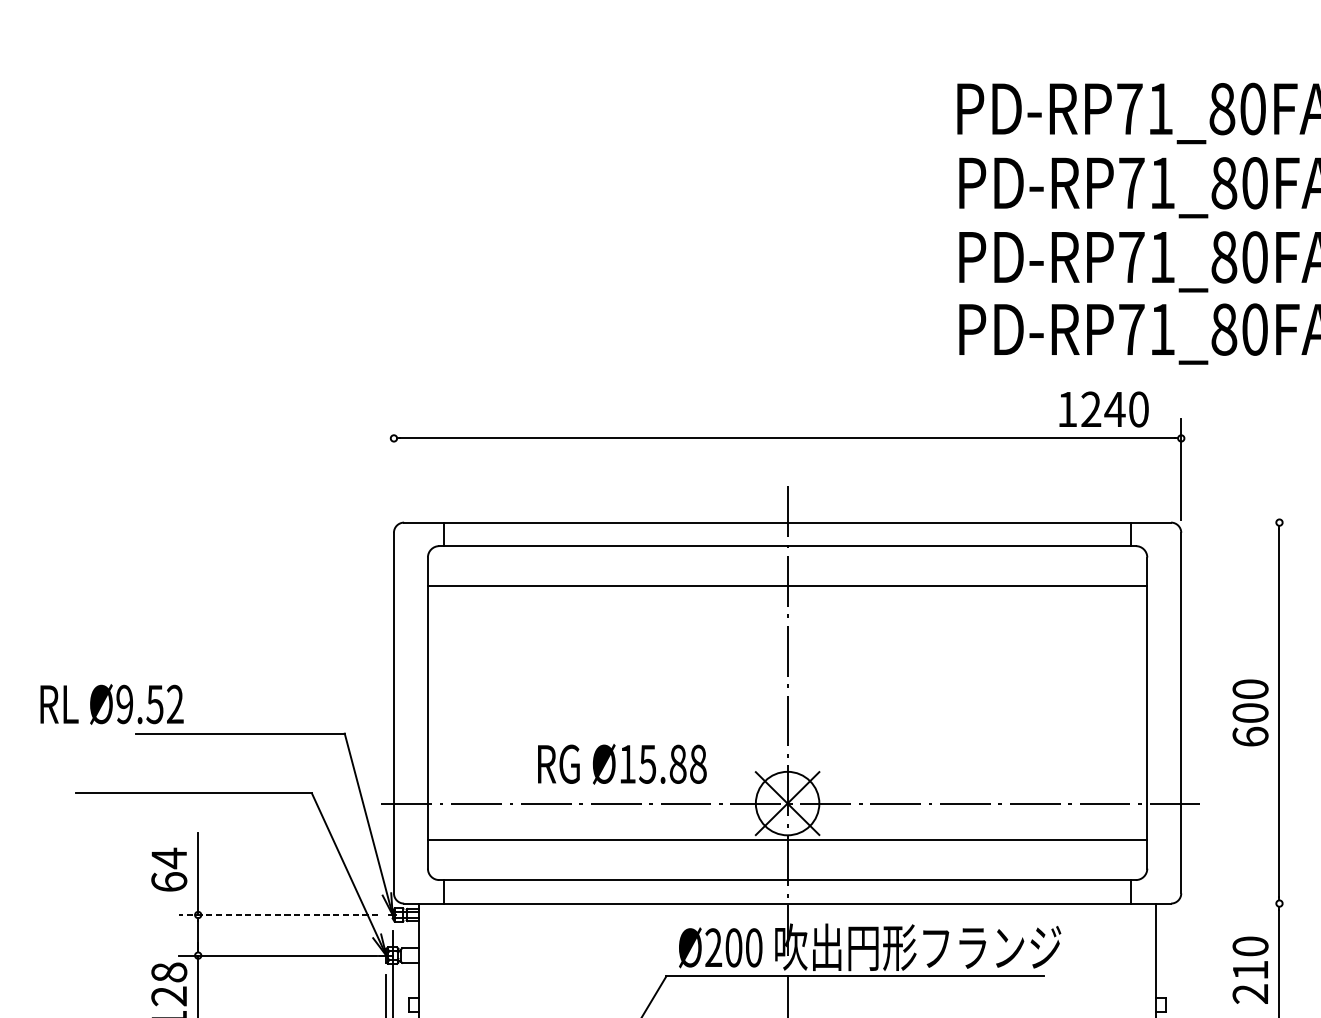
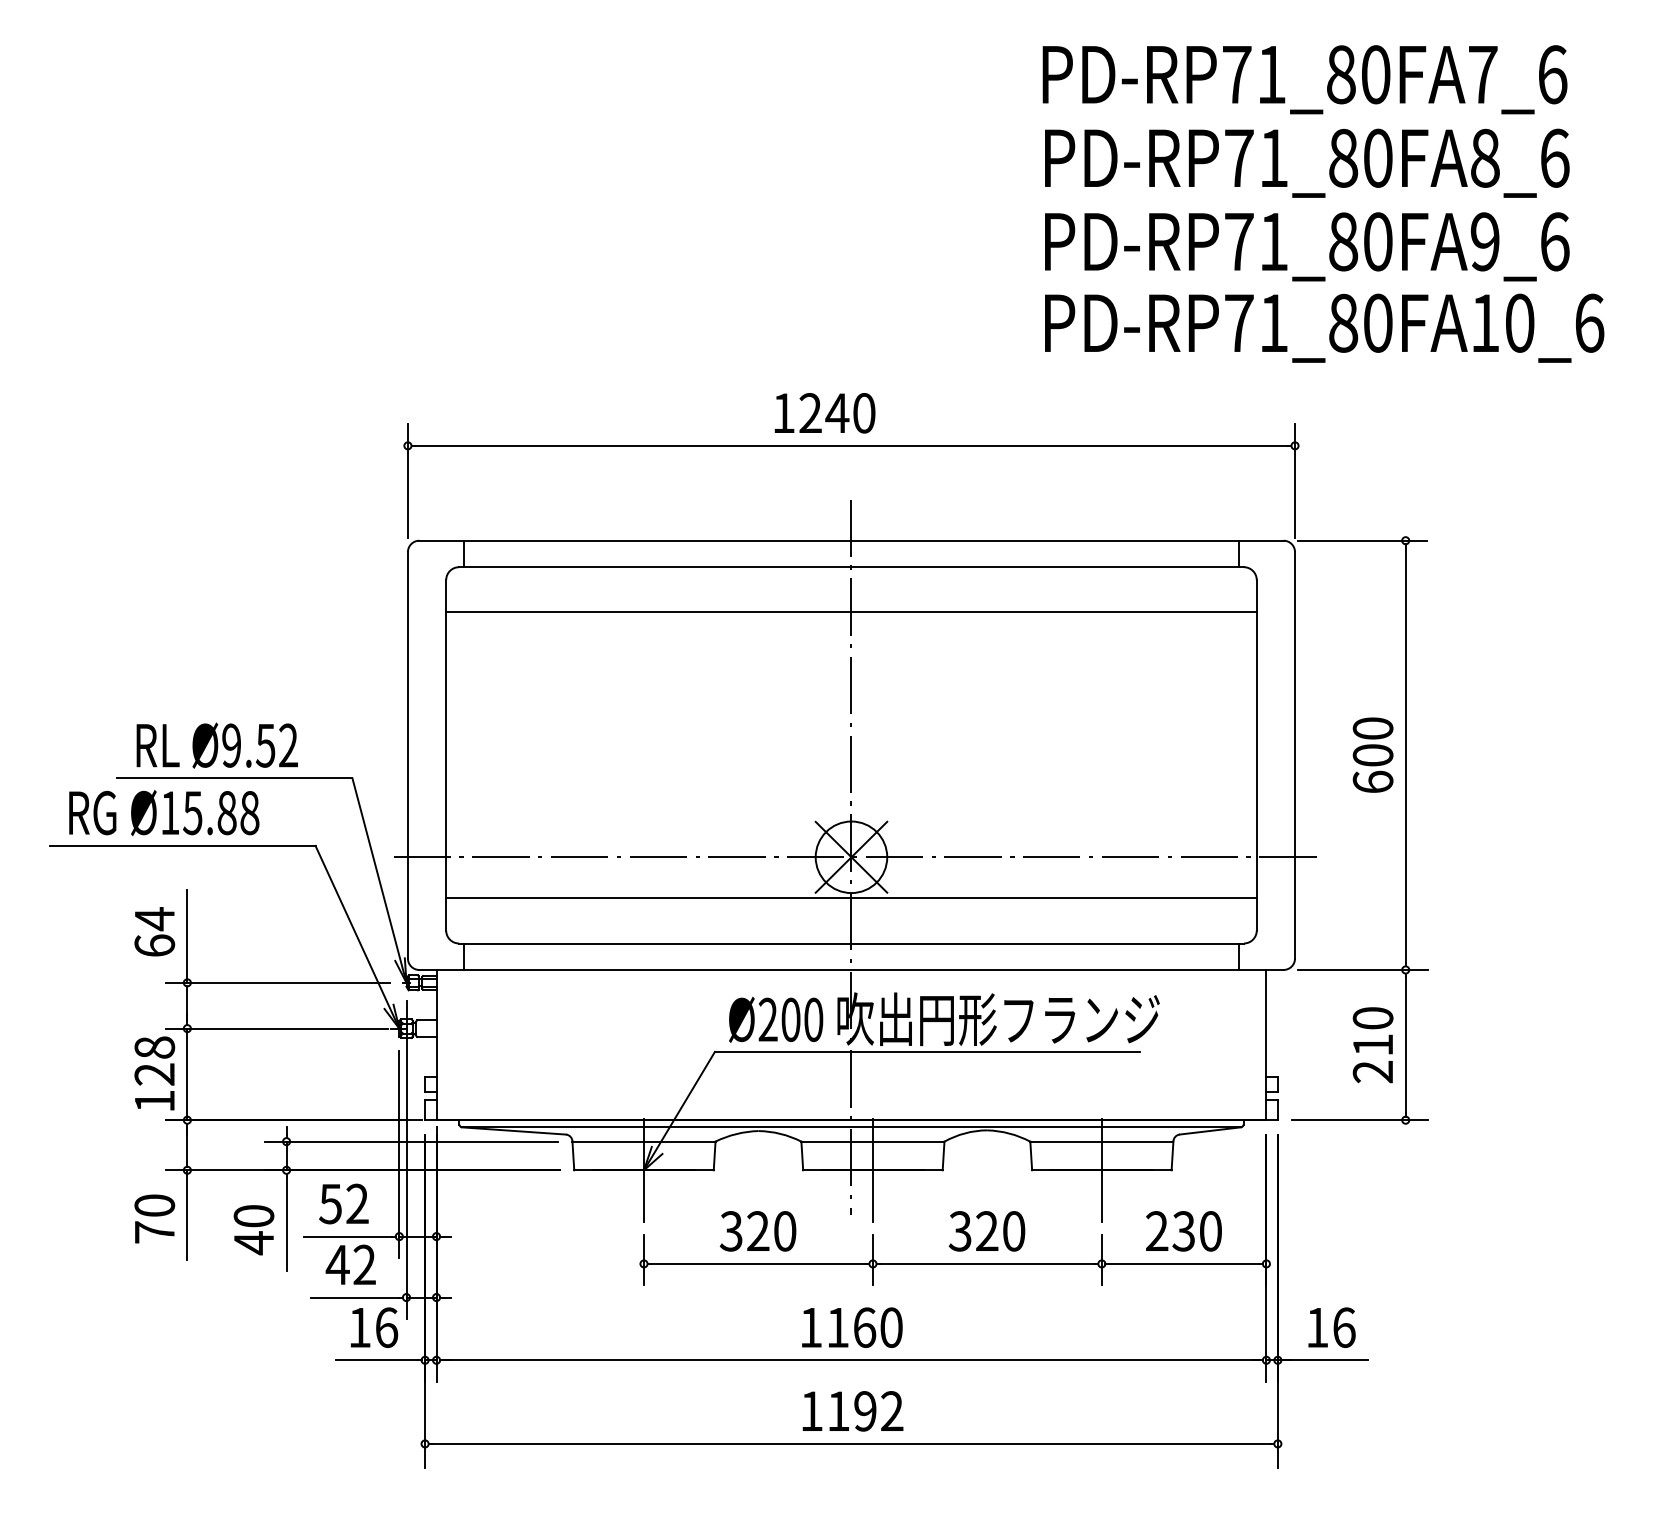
text: (1103, 409) -> (824, 413), moved
line: (393, 469) -> (407, 480), added
line: (1241, 522) -> (1362, 540), added
text: (111, 704) -> (216, 745), moved
text: (622, 764) -> (164, 813), moved
line: (1241, 903) -> (1362, 969), added
line: (278, 914) -> (277, 982), dashed -> solid

